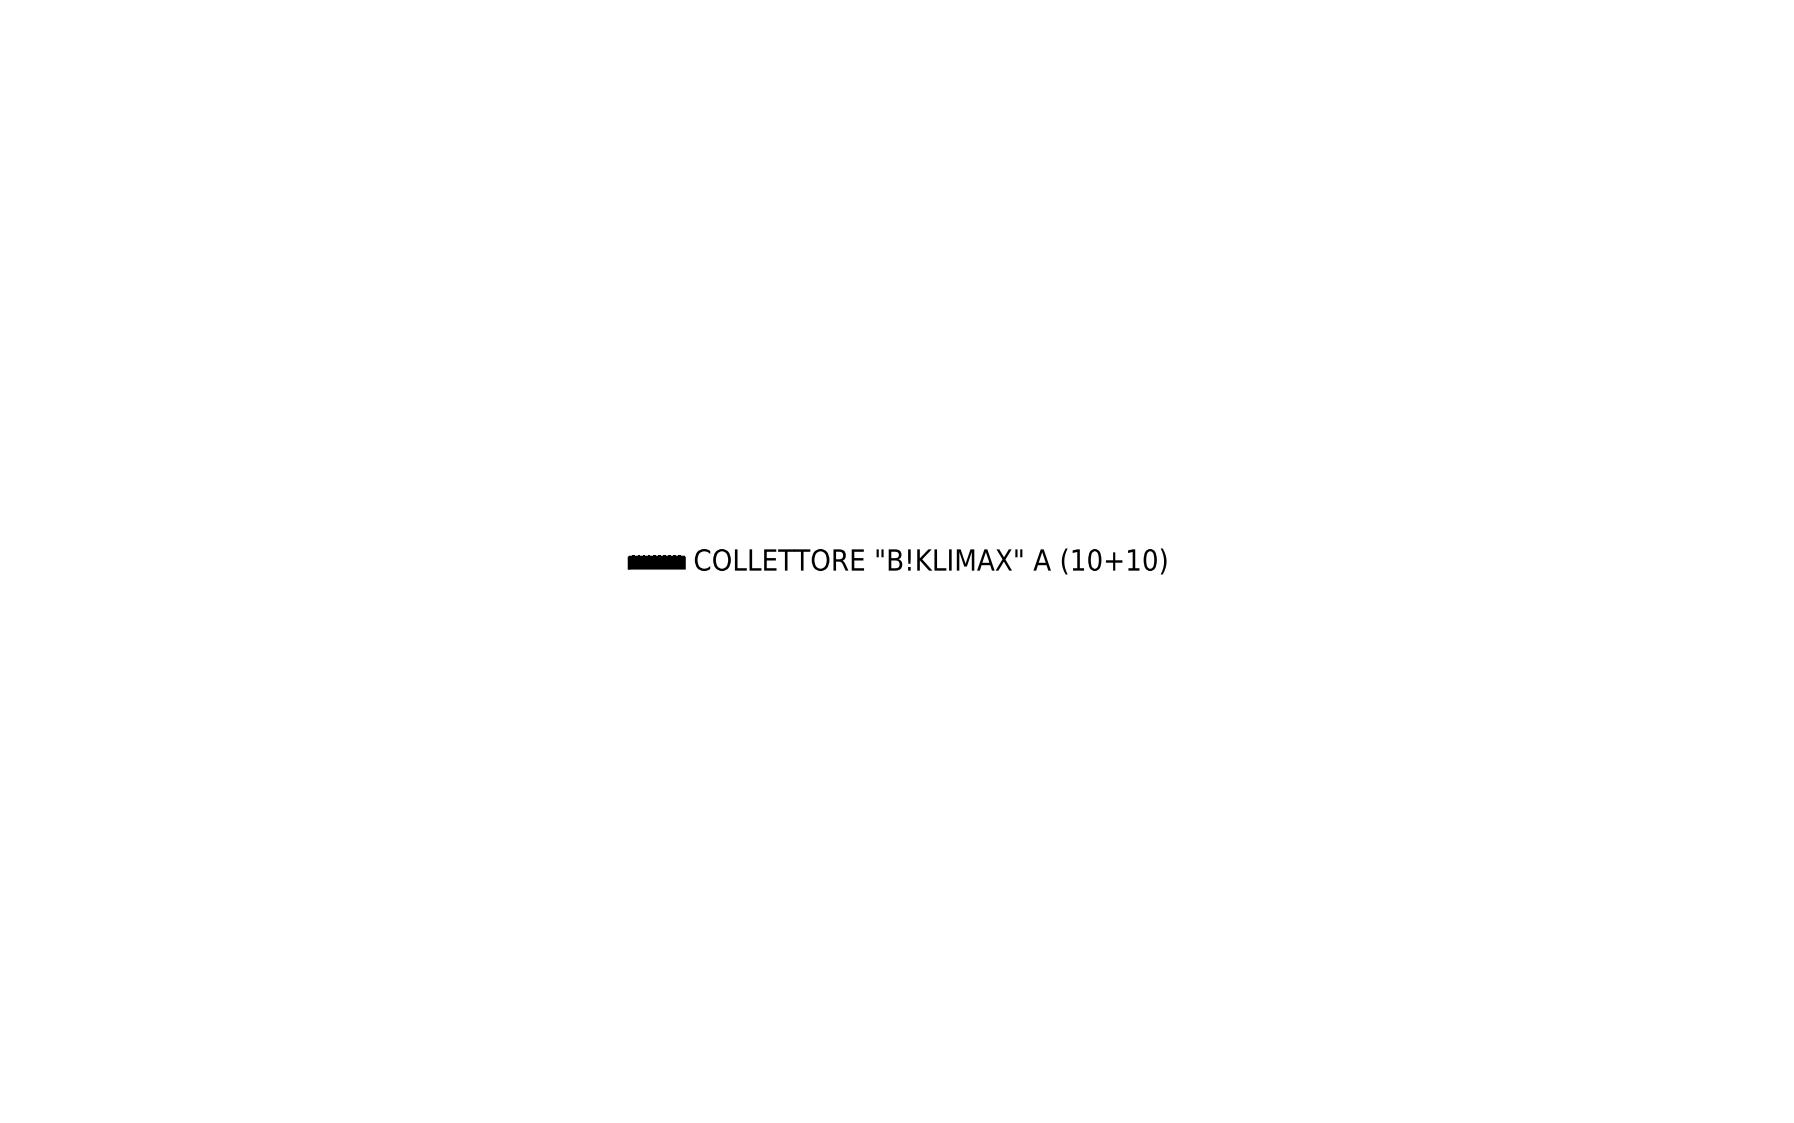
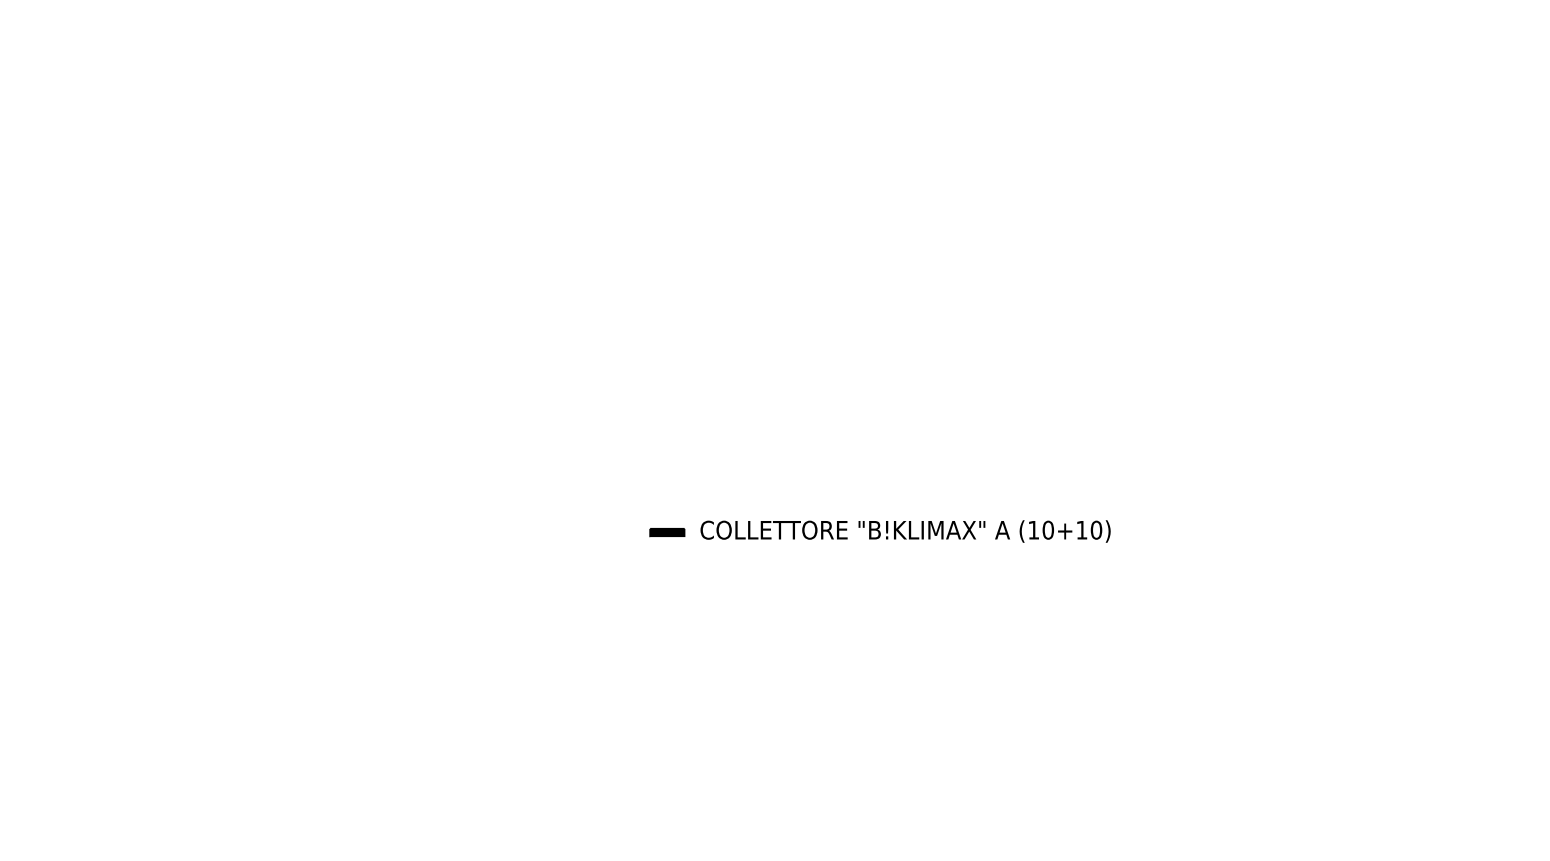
part: (656, 562) -> (667, 532), size x0.7

